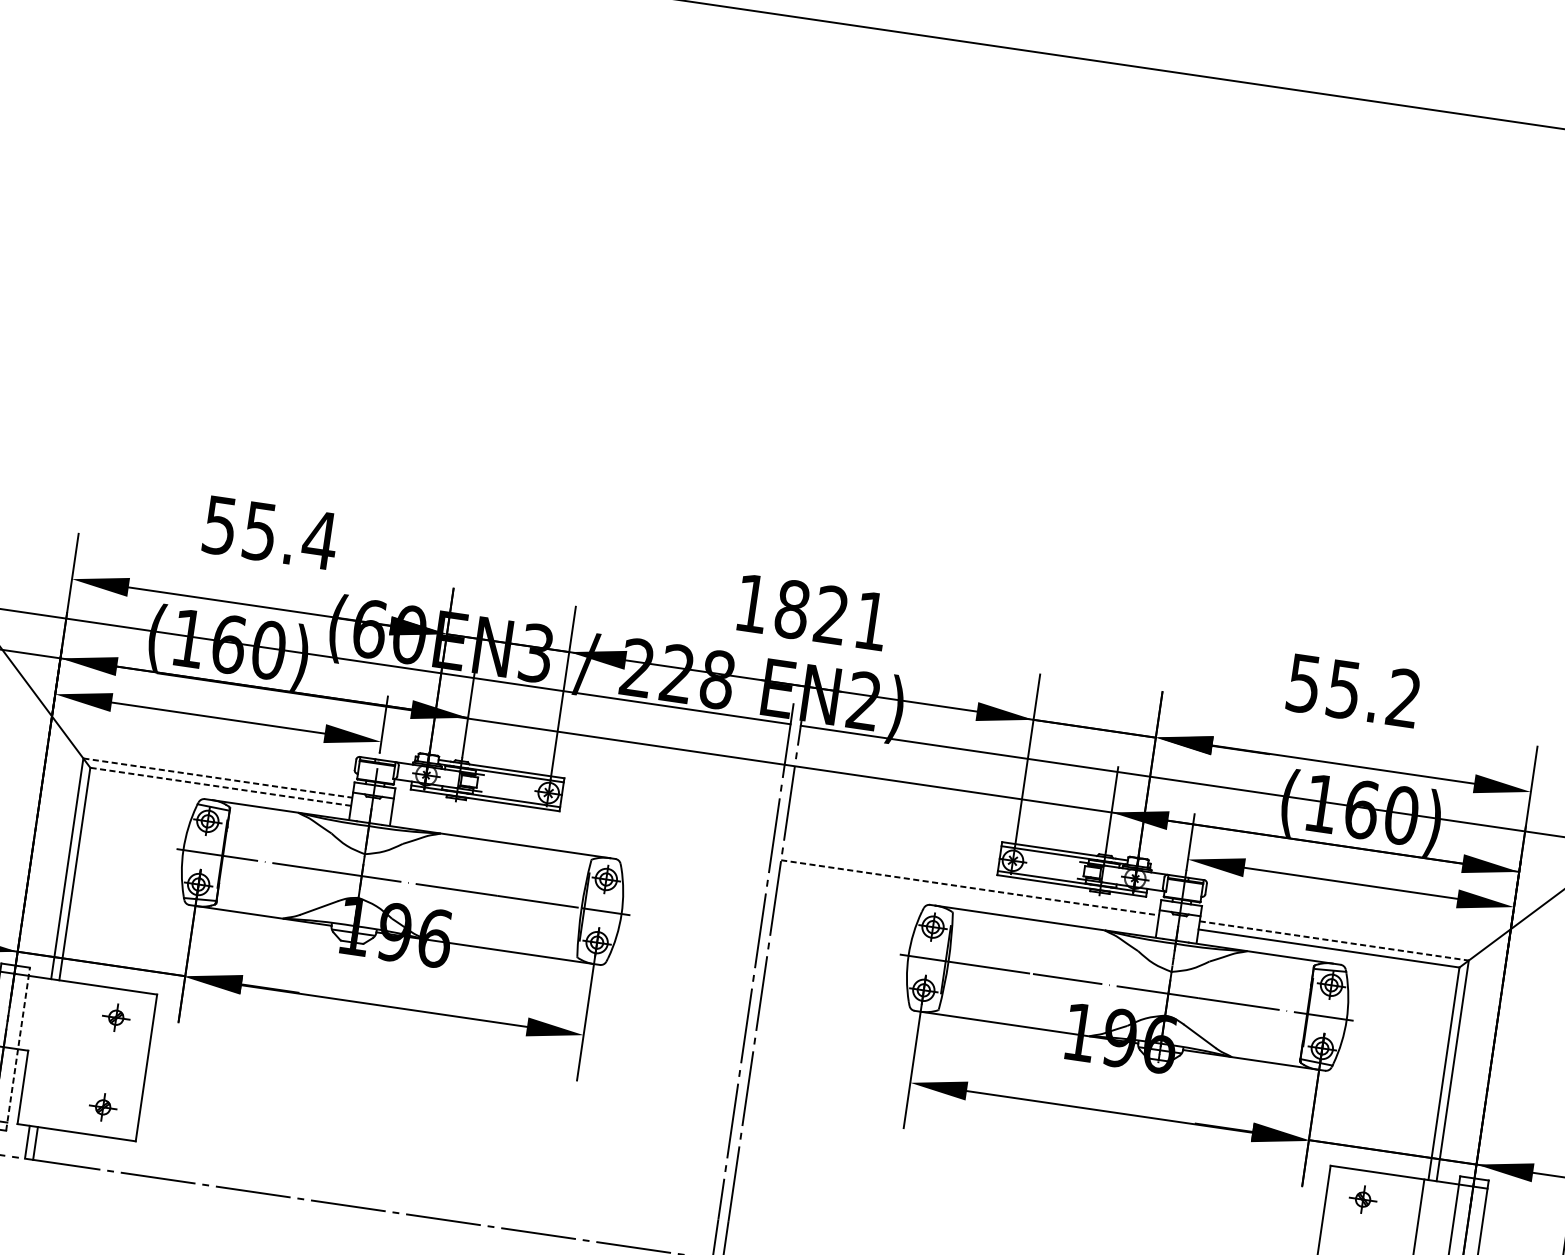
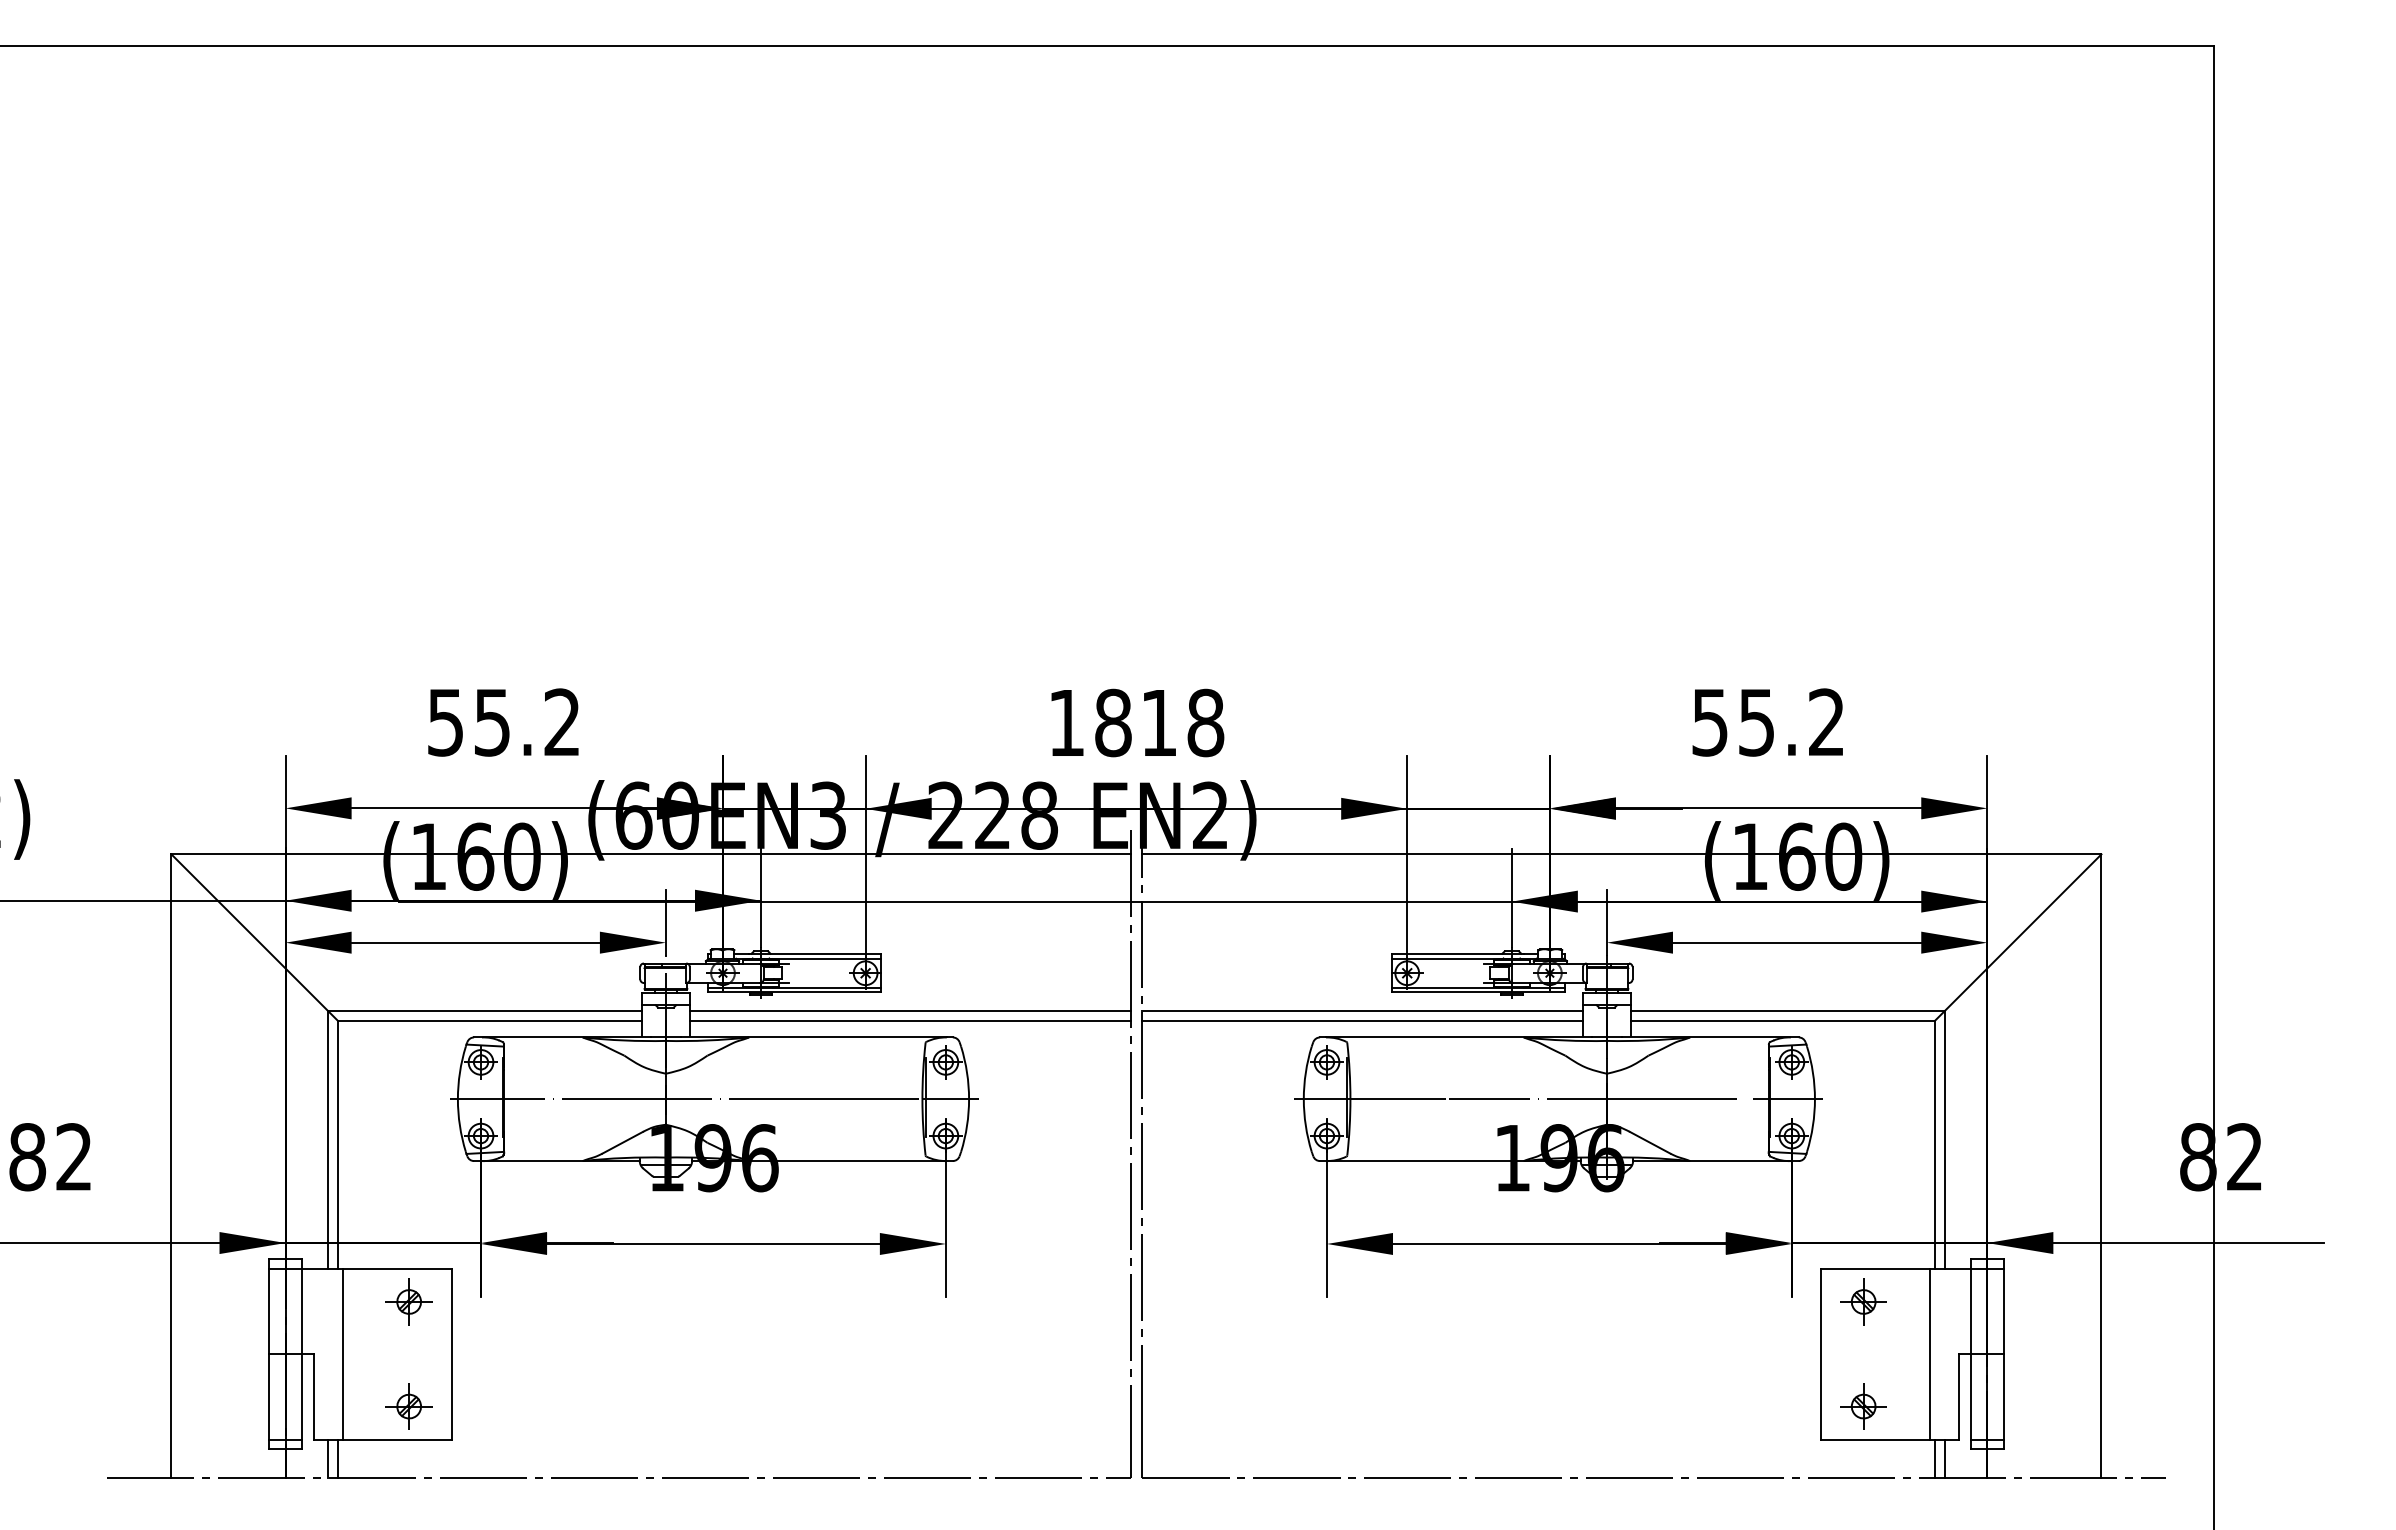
text: (319, 539) -> (561, 721), 55.4 -> 55.2
text: (851, 617) -> (1182, 722), 21 -> 18
line: (218, 778) -> (485, 1011), dashed -> solid
line: (220, 786) -> (489, 1020), dashed -> solid
line: (581, 831) -> (909, 1011), added
line: (580, 839) -> (909, 1020), added
line: (970, 888) -> (1363, 1011), dashed -> solid
line: (968, 895) -> (1362, 1020), added
line: (1334, 941) -> (1787, 1011), dashed -> solid
part: (115, 1017) -> (408, 1301), size x1.43
line: (18, 1048) -> (302, 1353), dashed -> solid
line: (52, 1053) -> (342, 1353), added
part: (102, 1107) -> (408, 1406), size x1.43
part: (1363, 1199) -> (1863, 1301), size x1.43

